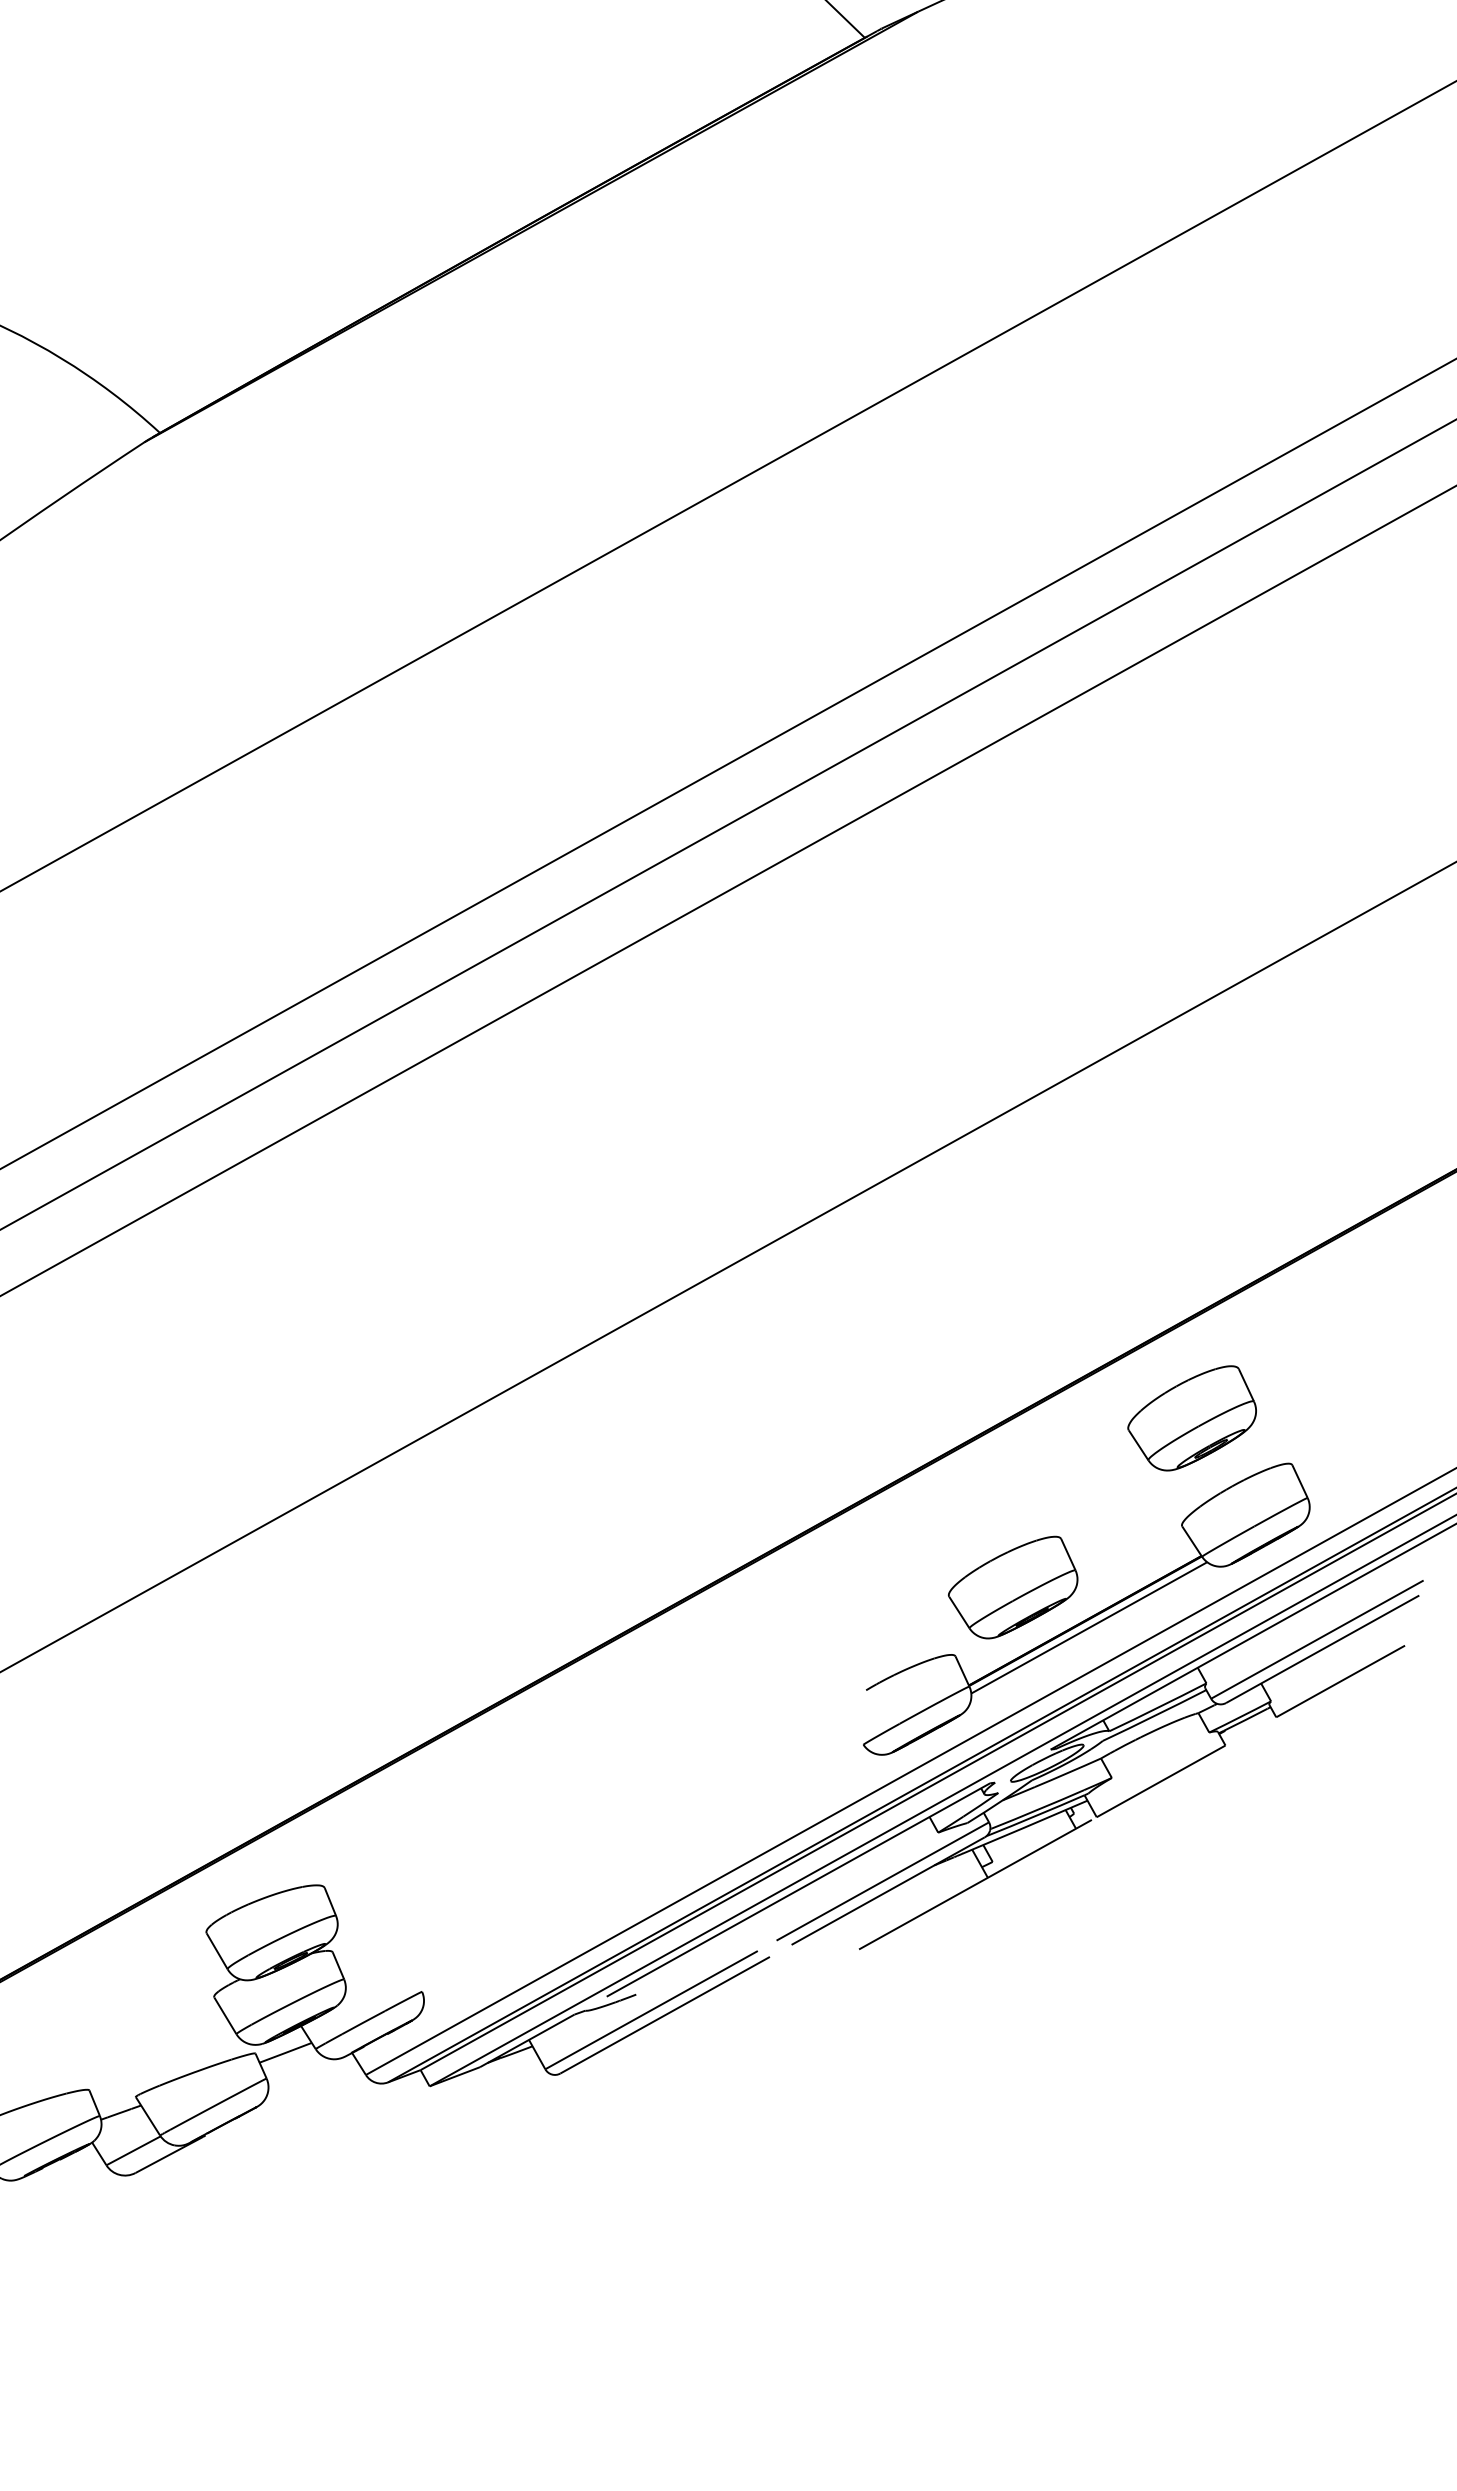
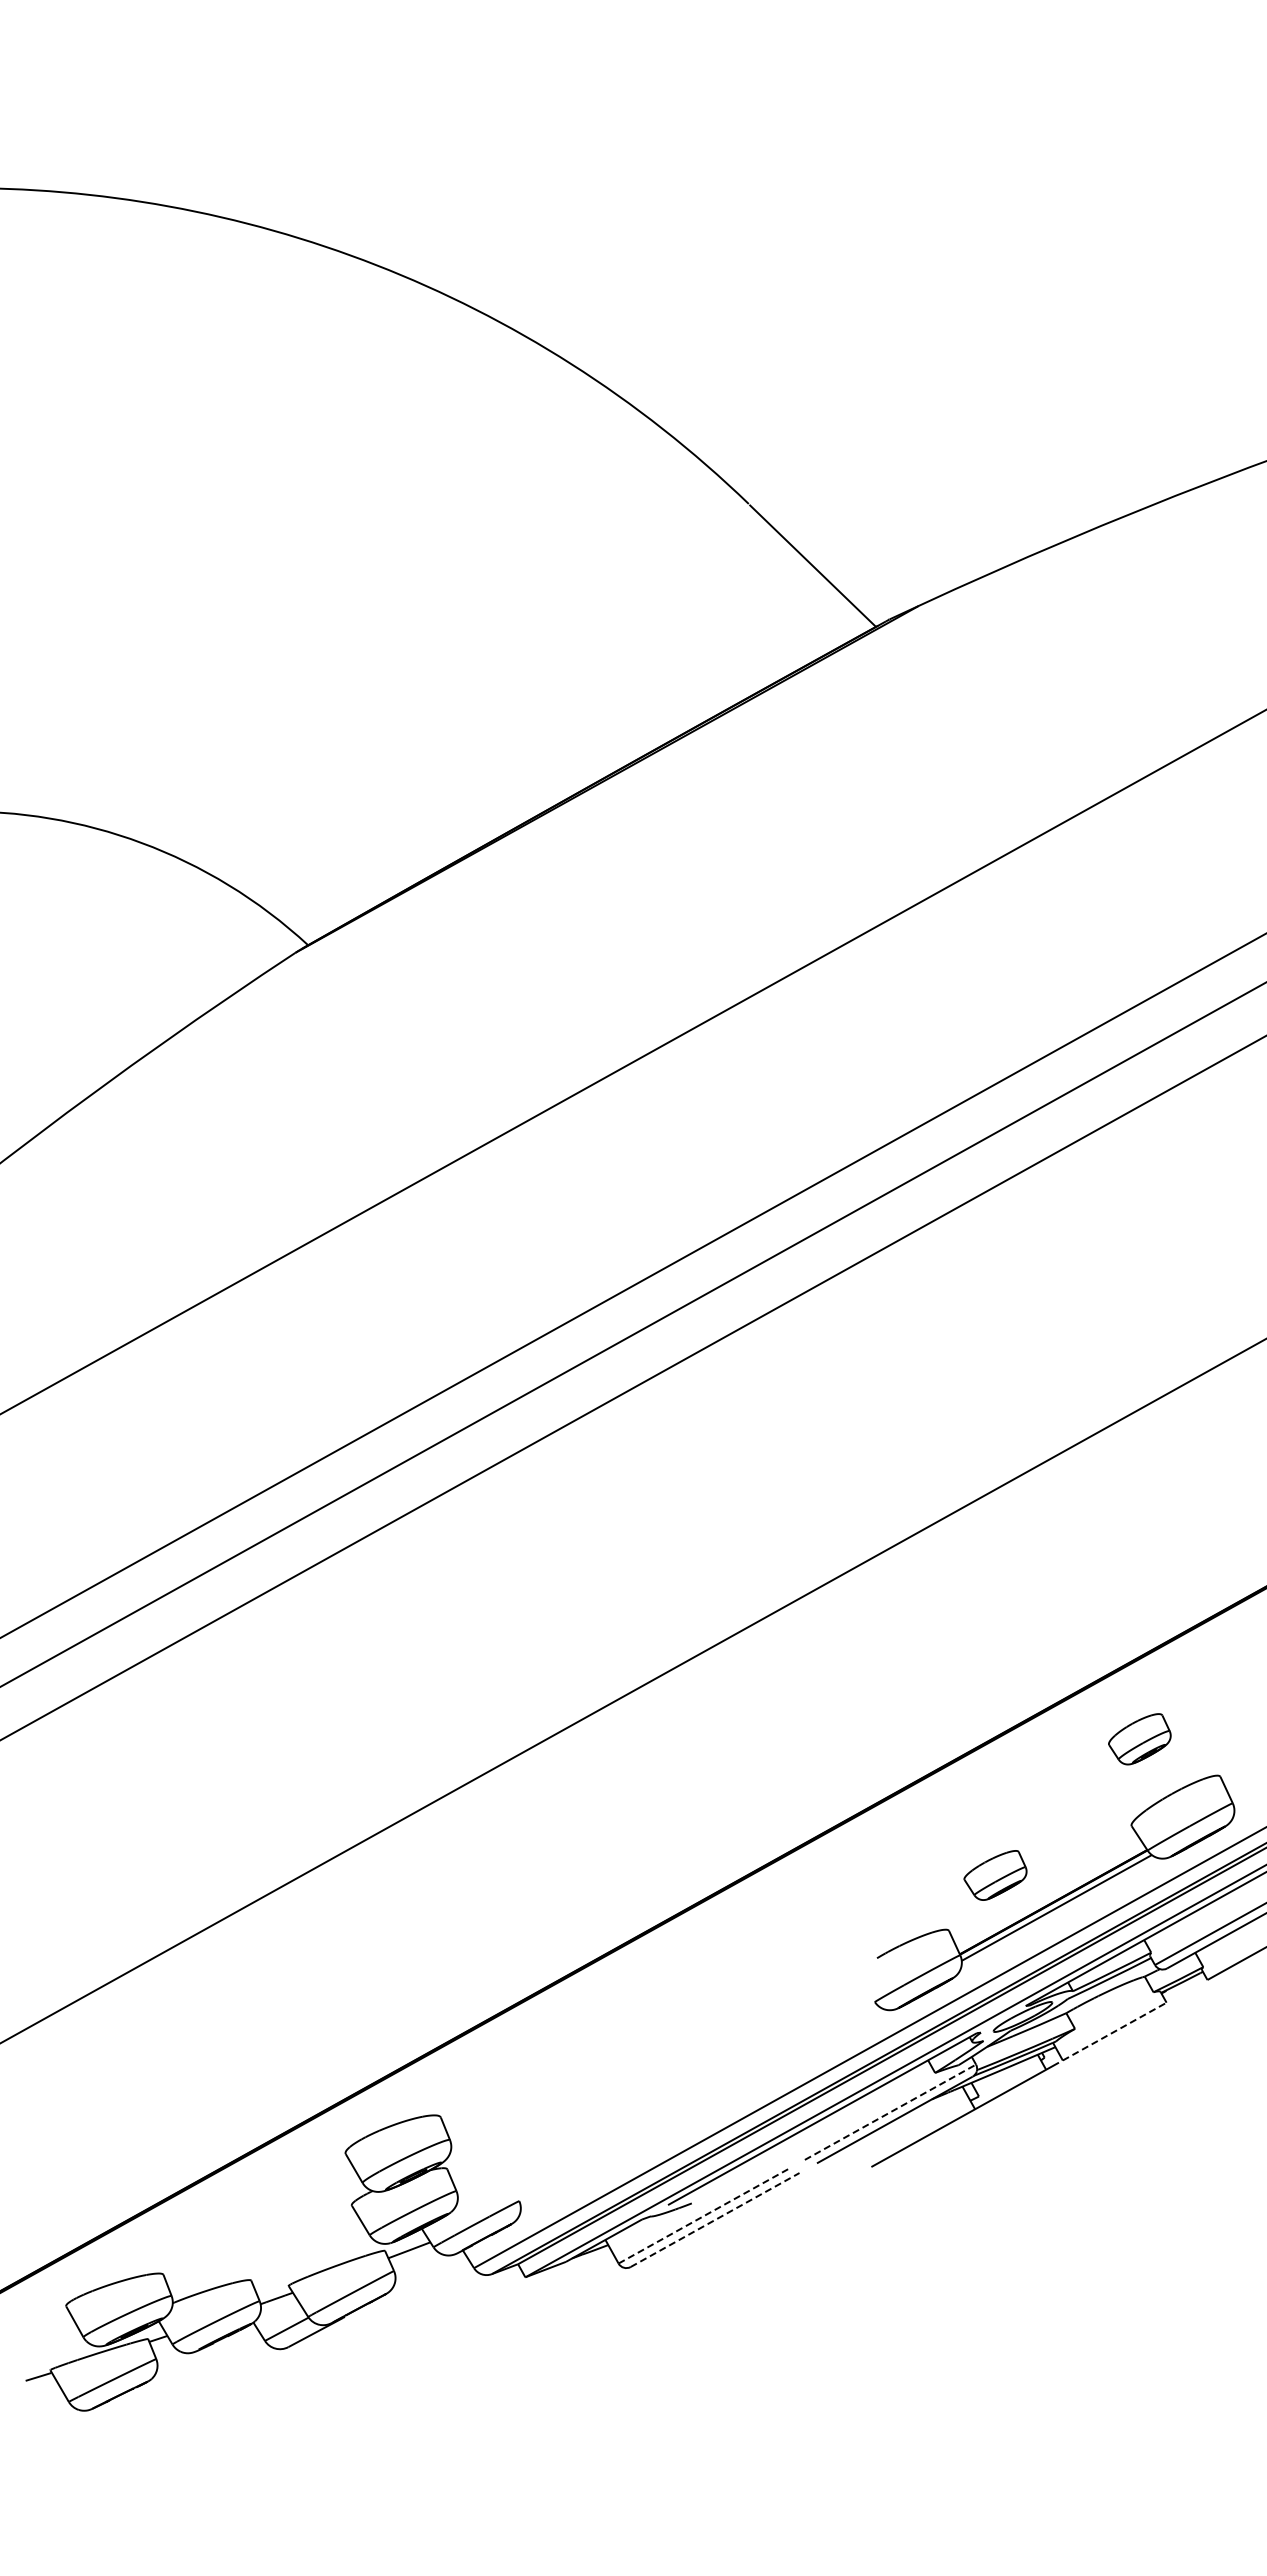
part: (1191, 1418) -> (1139, 1739), size x0.6
part: (1013, 1587) -> (995, 1875), size x0.6
line: (1162, 1781) -> (1115, 2031), solid -> dashed
line: (882, 1881) -> (890, 2112), solid -> dashed
line: (651, 2009) -> (704, 2215), solid -> dashed
line: (665, 2015) -> (715, 2220), solid -> dashed

